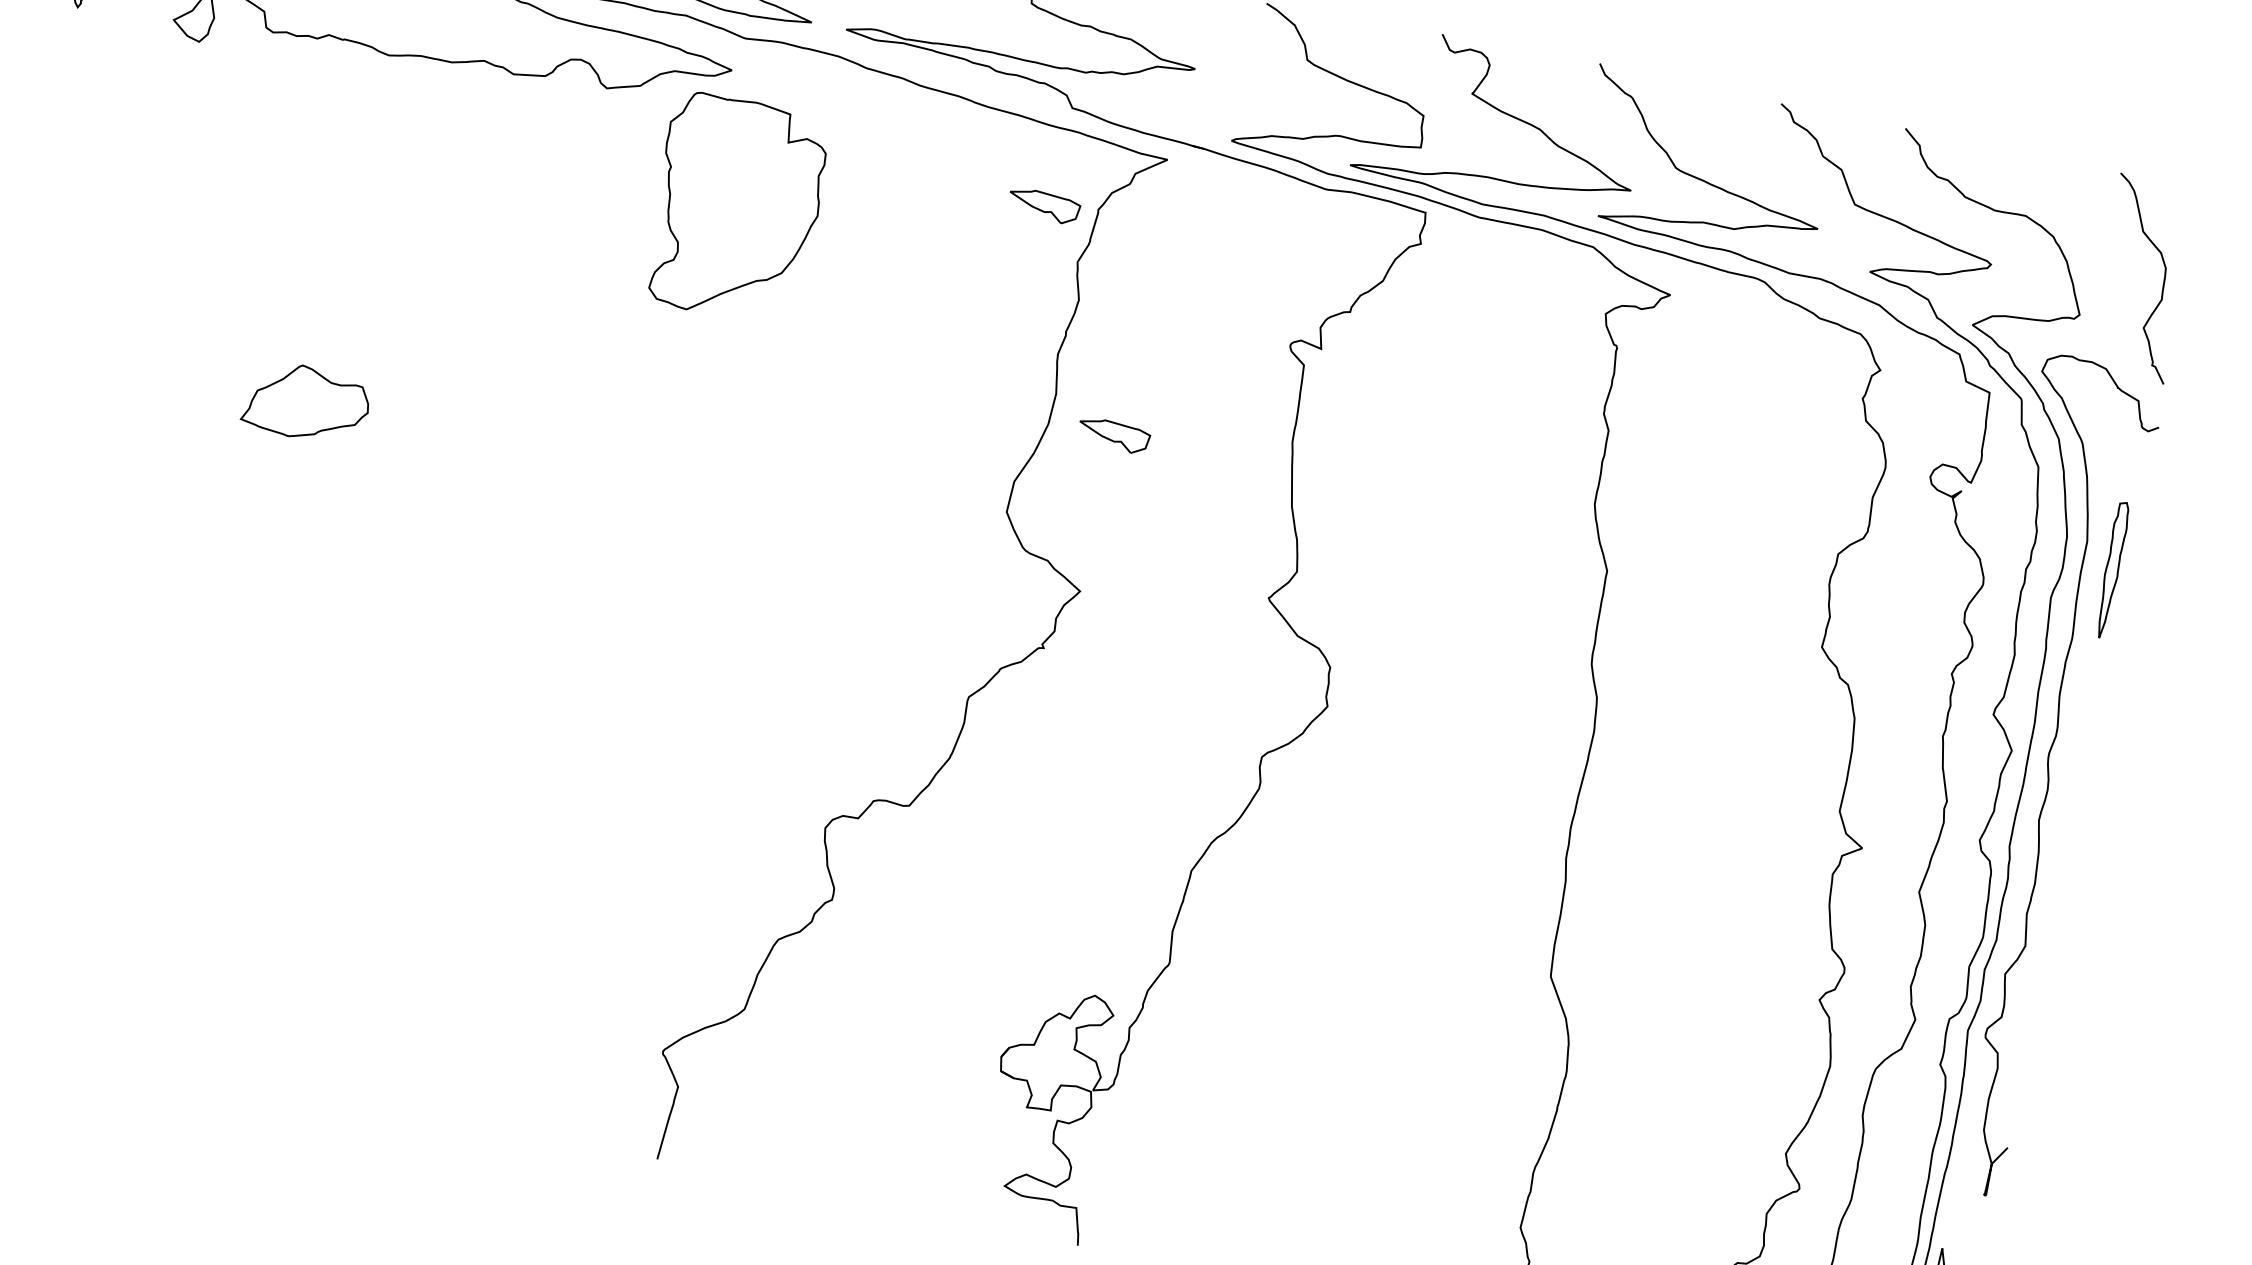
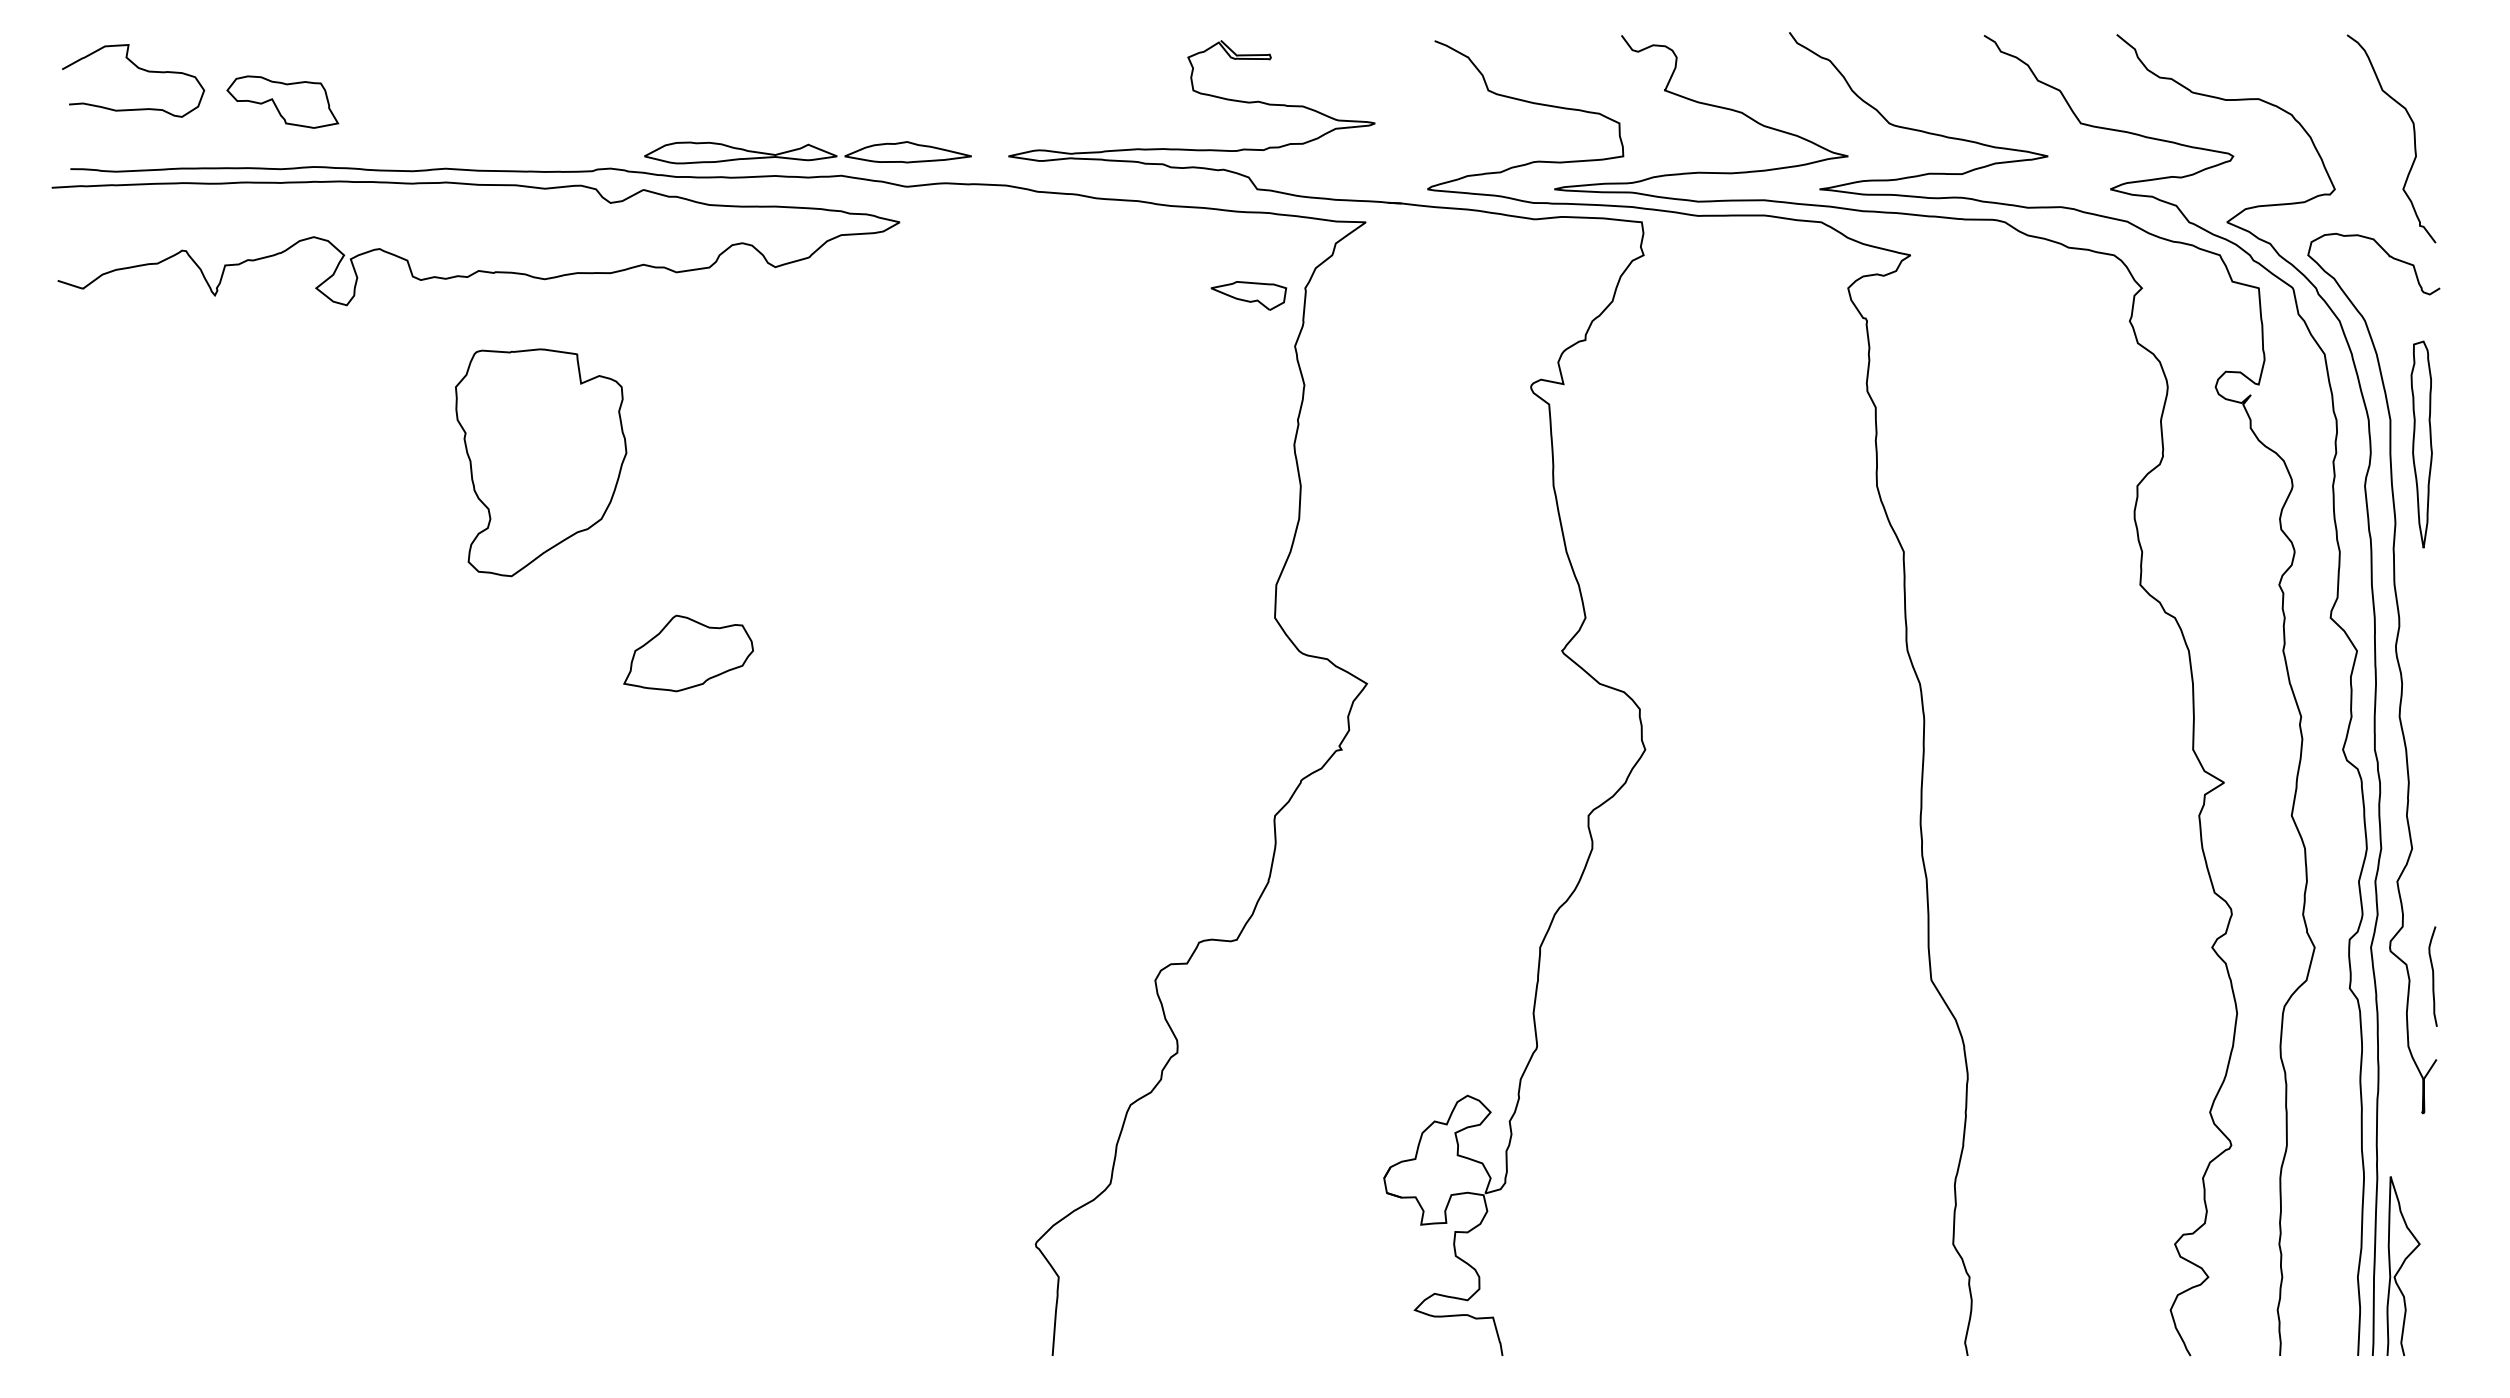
part: (736, 208) -> (541, 462), moved
part: (306, 403) -> (688, 653), moved
part: (1113, 435) -> (1368, 516), removed
part: (2111, 570) -> (2421, 444), size x1.43
curve: (2019, 1069) -> (2432, 976), added

